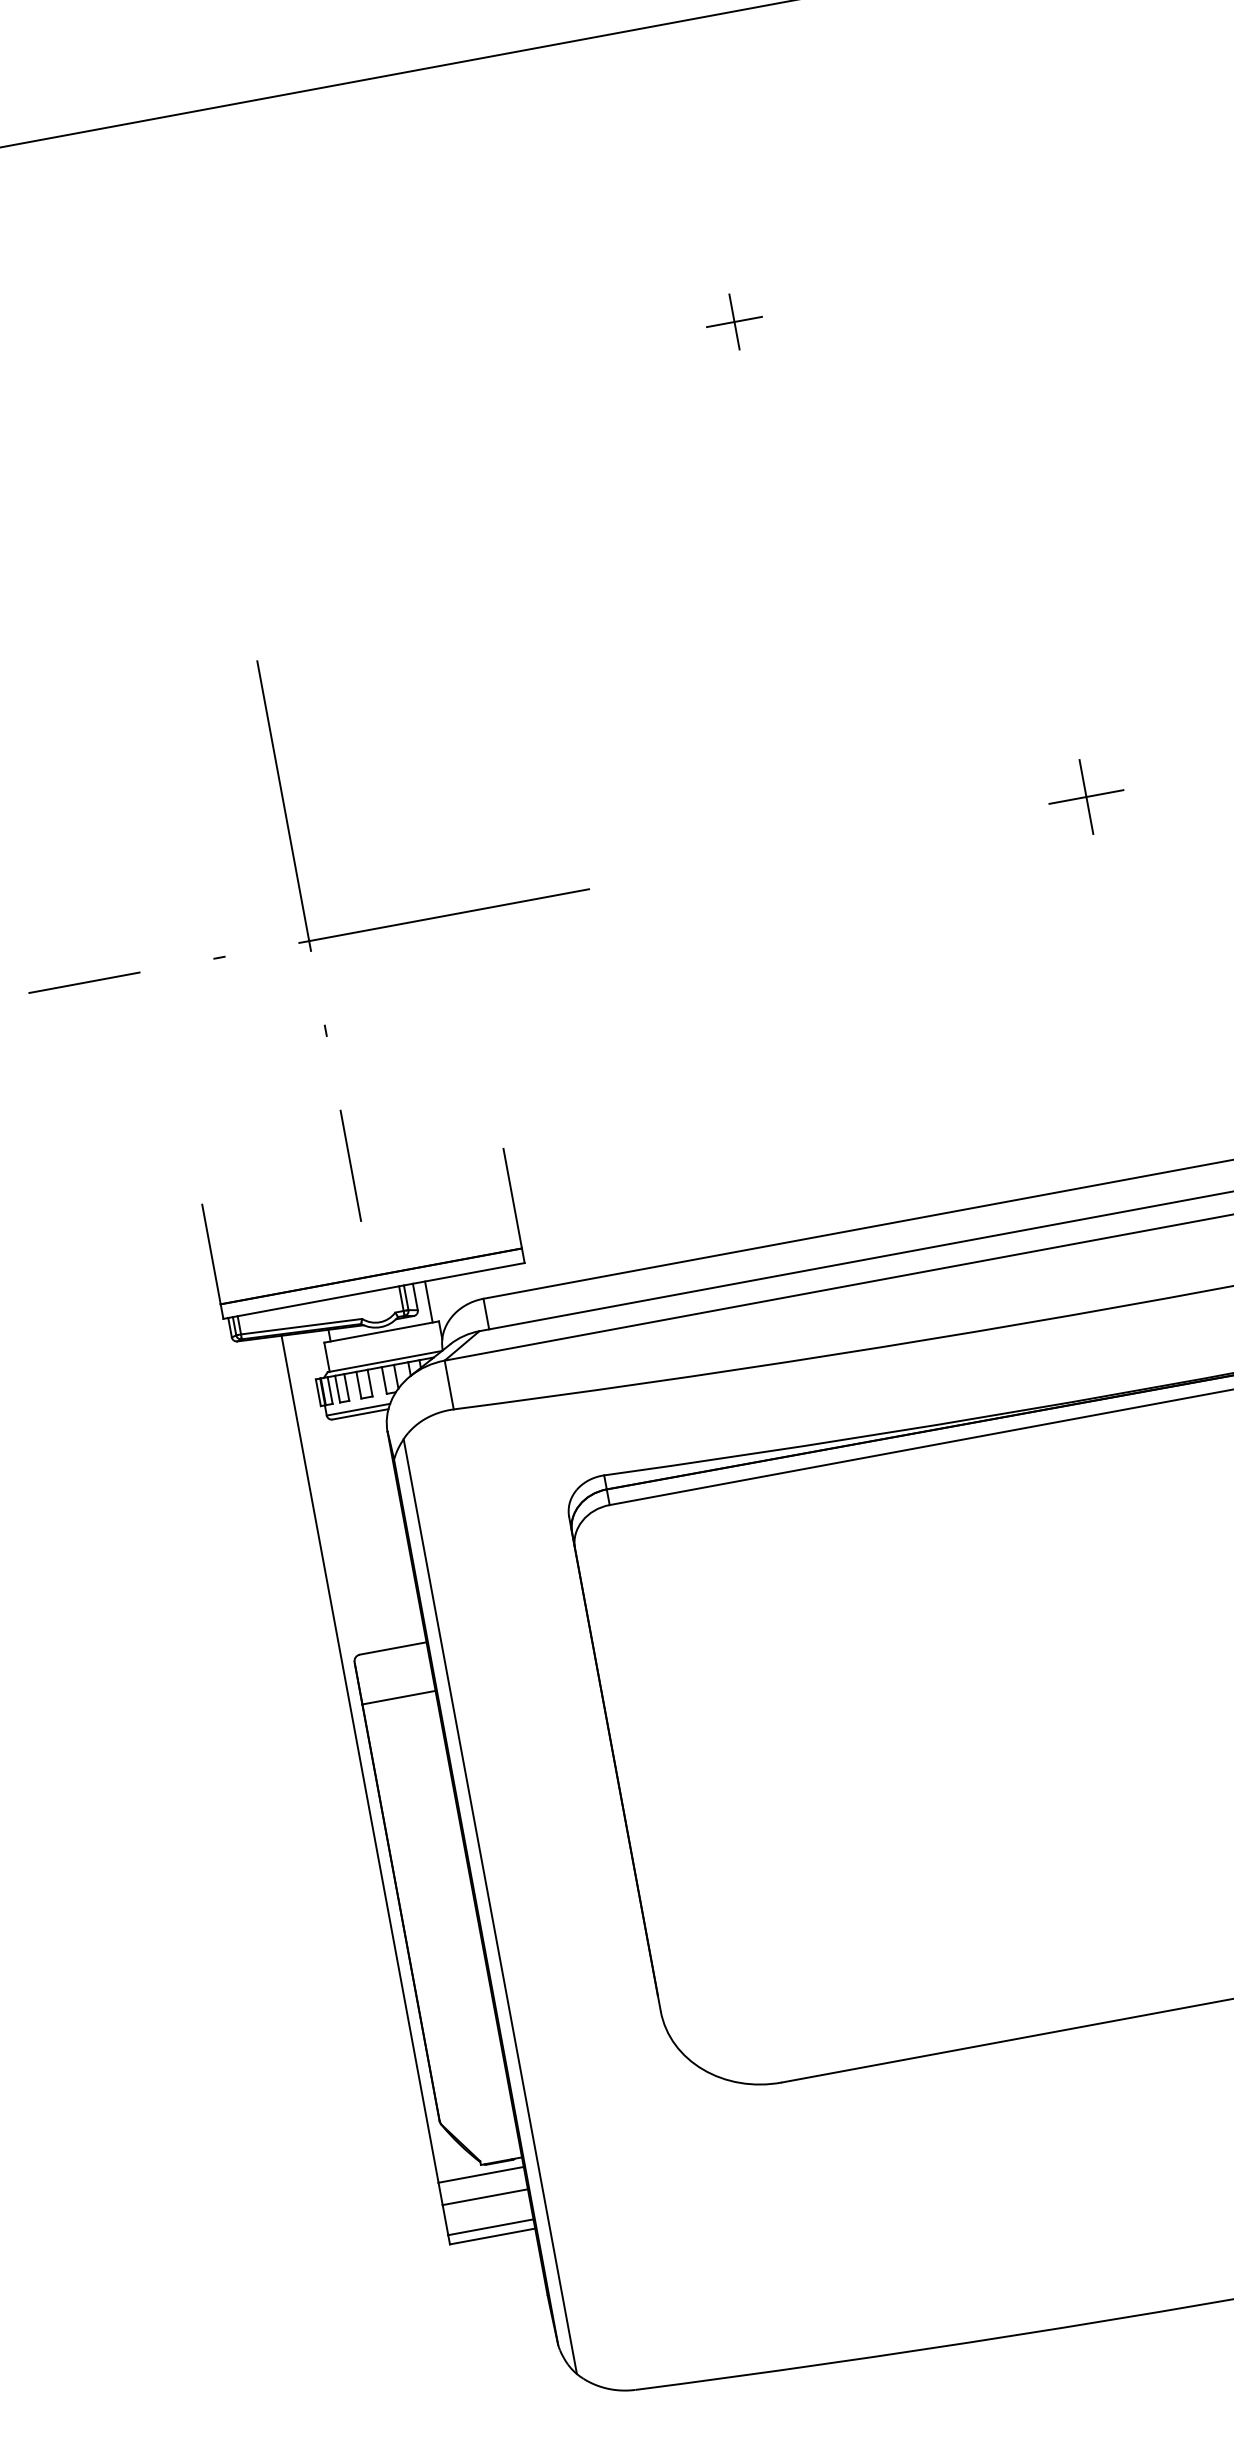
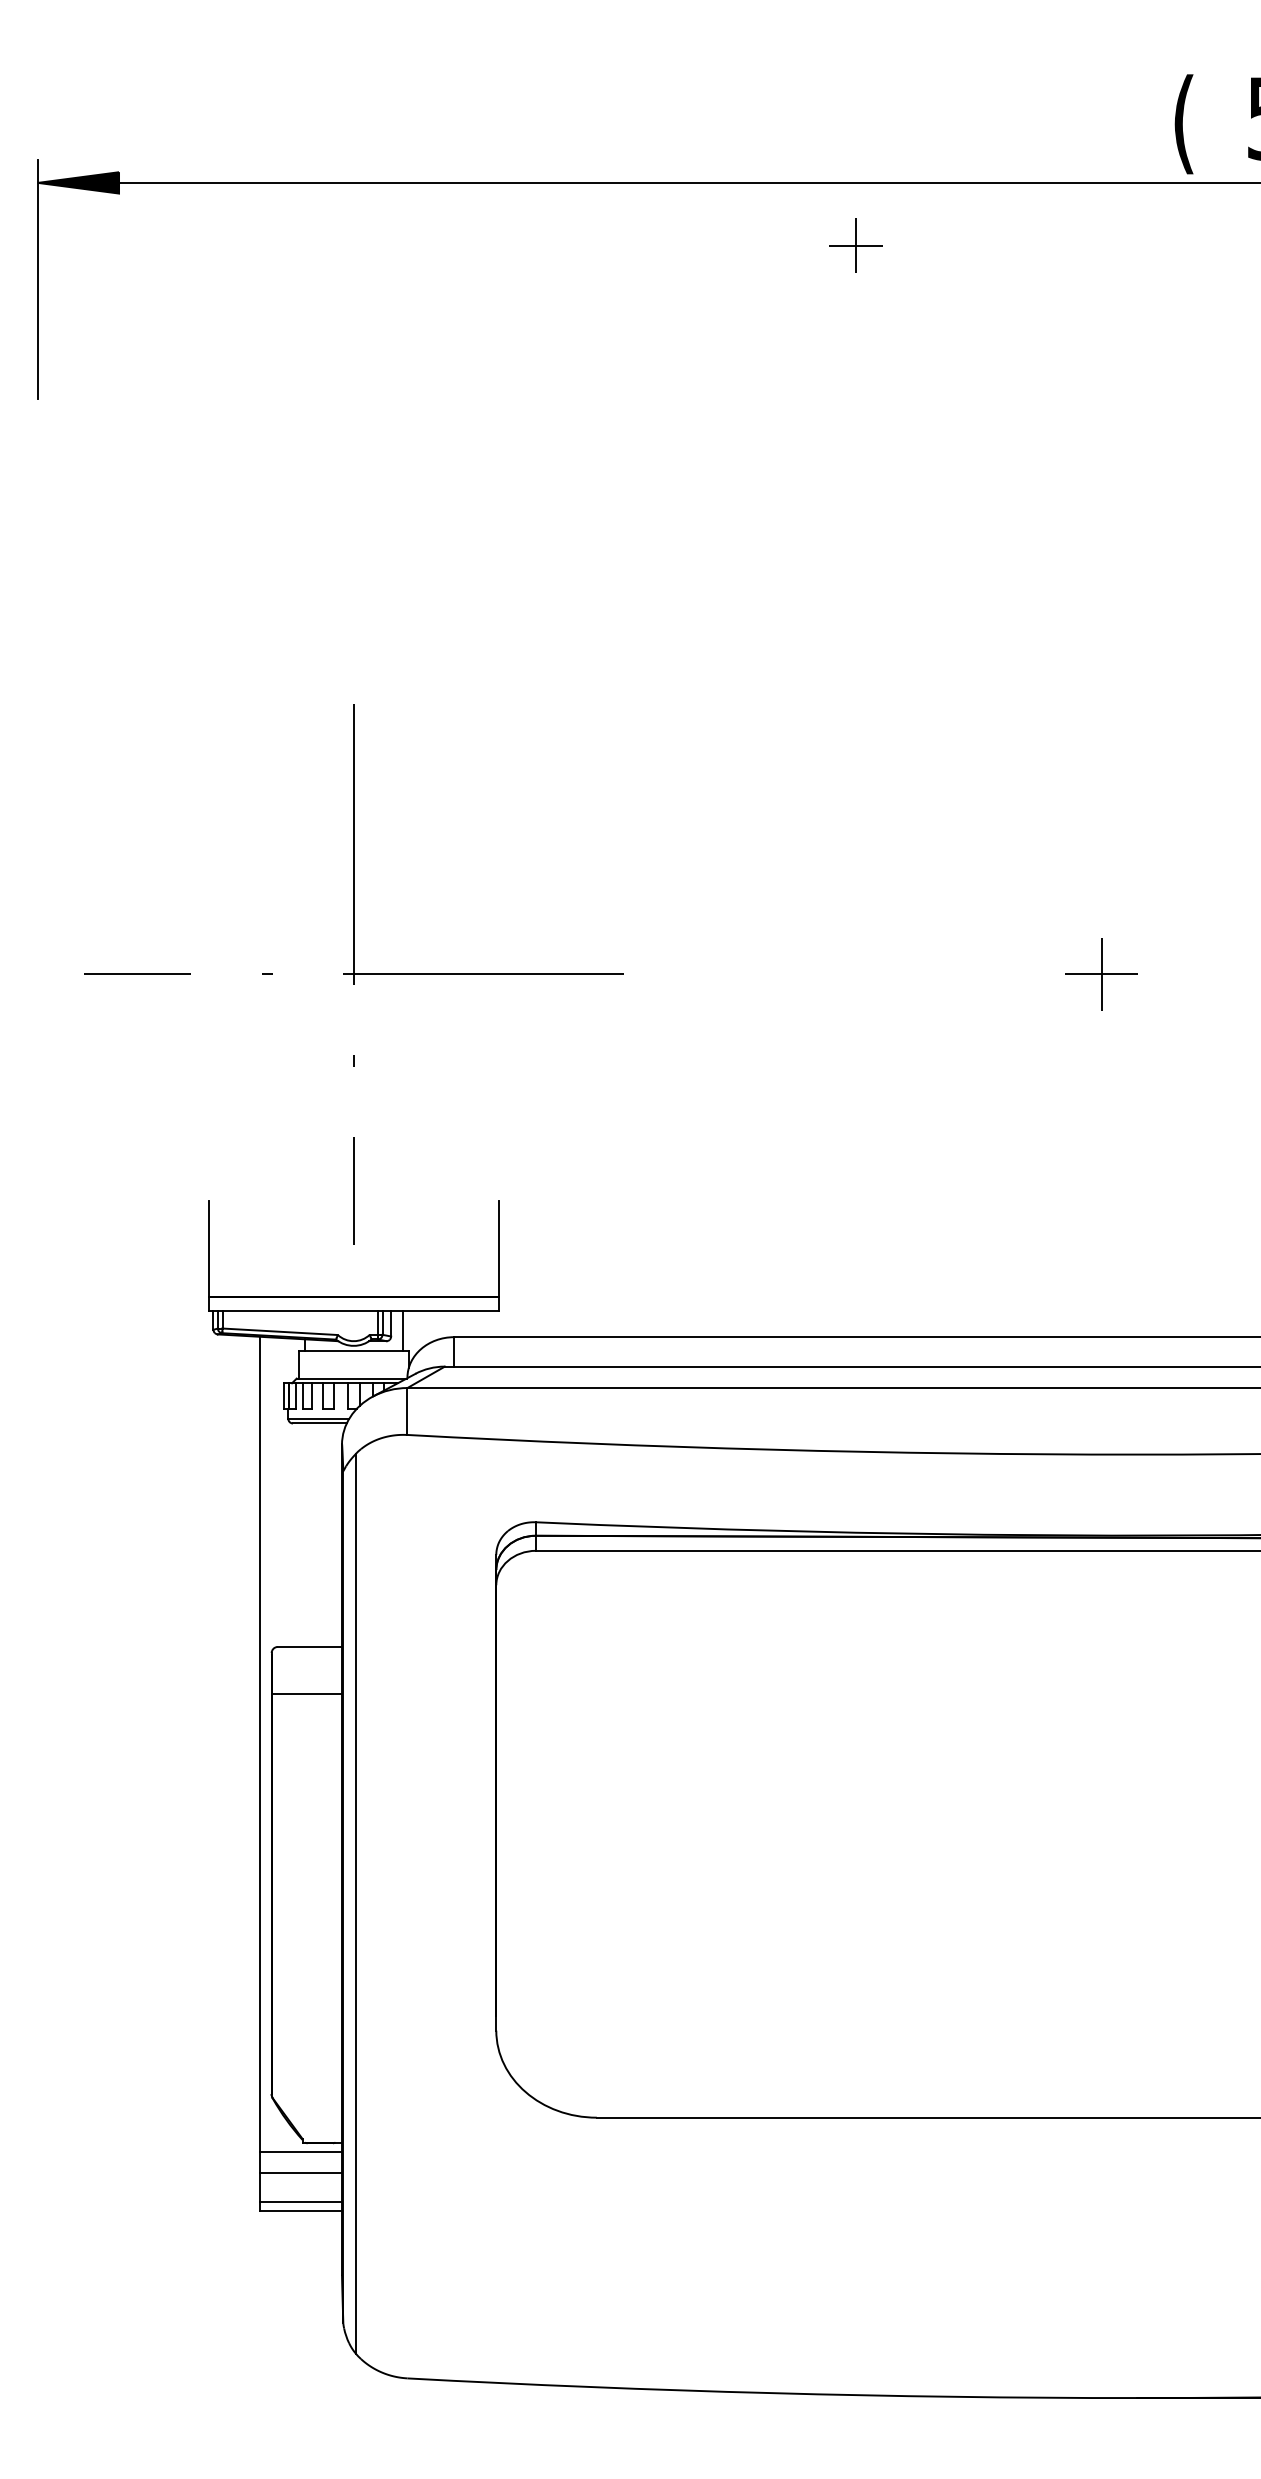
part: (733, 321) -> (855, 245), moved

